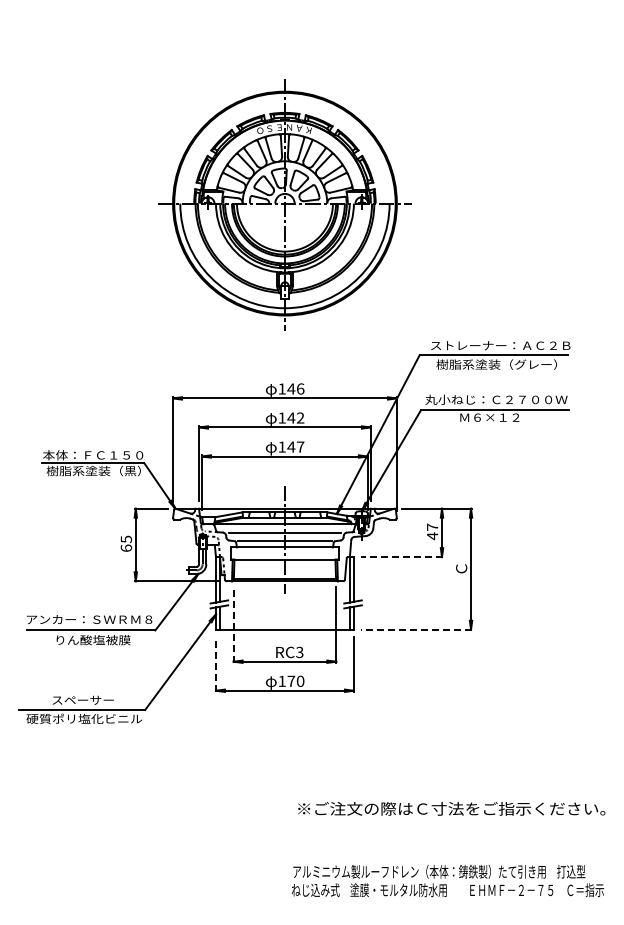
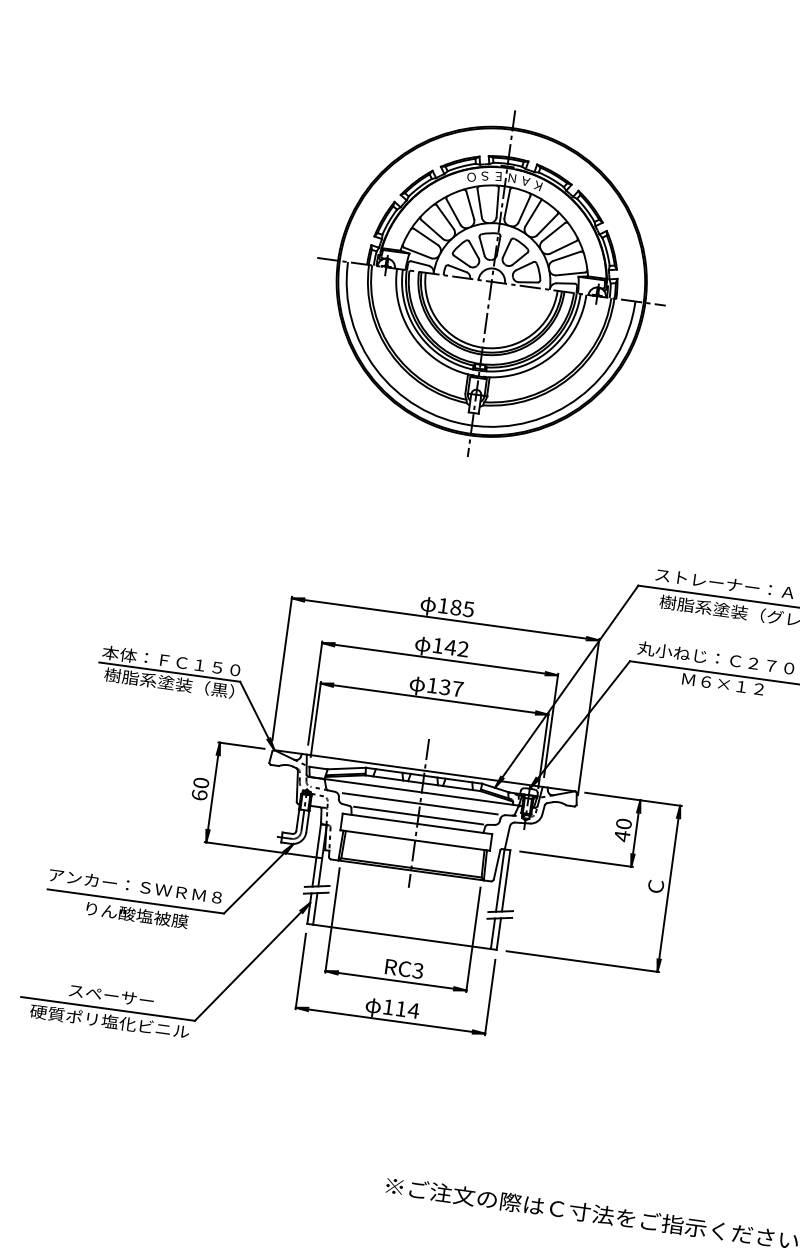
part: (284, 204) -> (490, 282), moved
text: (295, 388) -> (461, 607), 146 -> 185
text: (291, 446) -> (445, 686), 147 -> 137
text: (432, 526) -> (623, 822), 47 -> 40
text: (125, 539) -> (200, 783), 65 -> 60
line: (402, 557) -> (576, 859), dashed -> solid
line: (233, 624) -> (332, 920), dashed -> solid
line: (416, 629) -> (582, 961), dashed -> solid
line: (216, 663) -> (301, 970), dashed -> solid
text: (295, 680) -> (406, 1008), 170 -> 114

